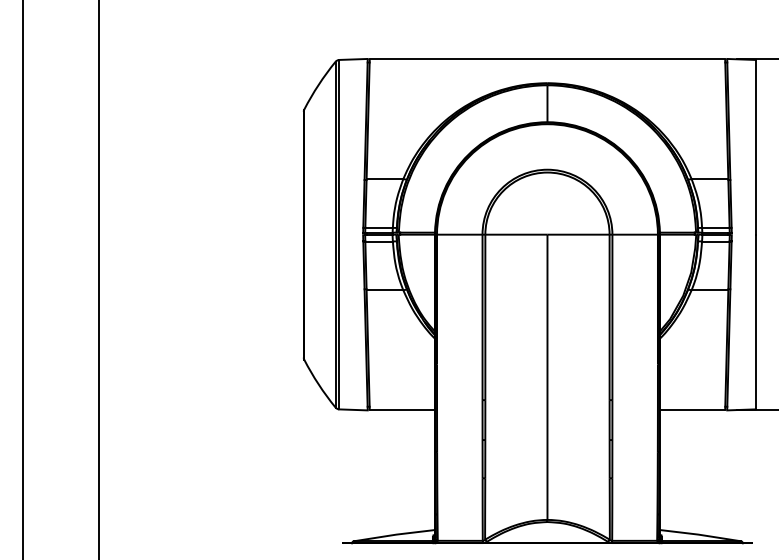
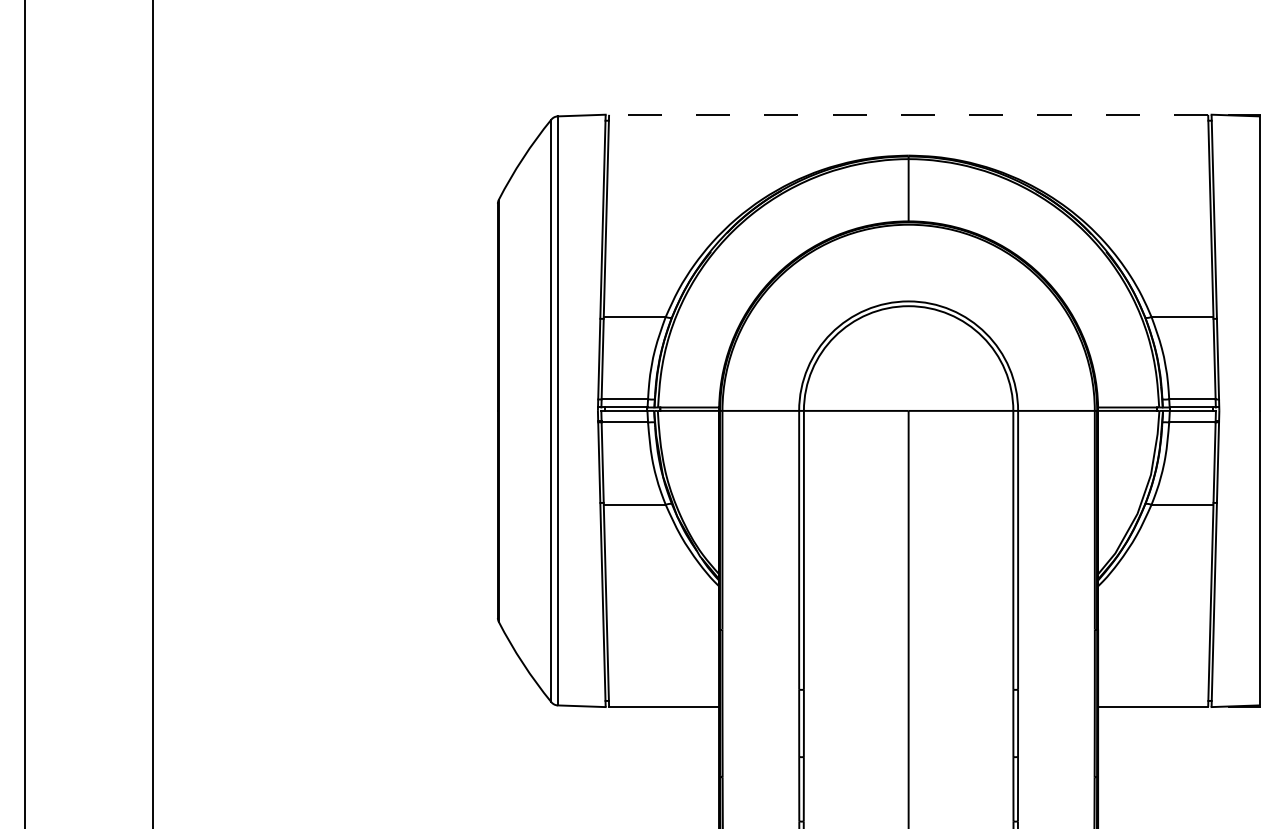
line: (547, 59) -> (908, 115), solid -> dashed

